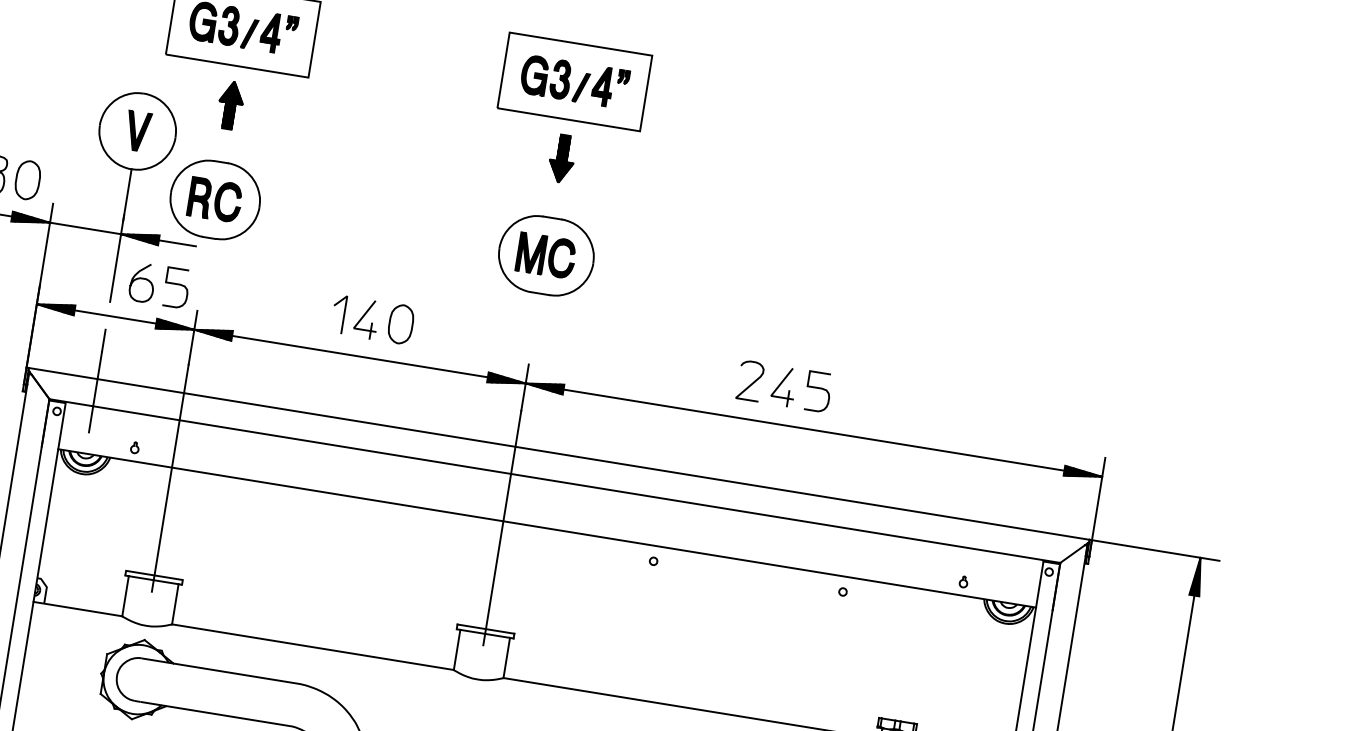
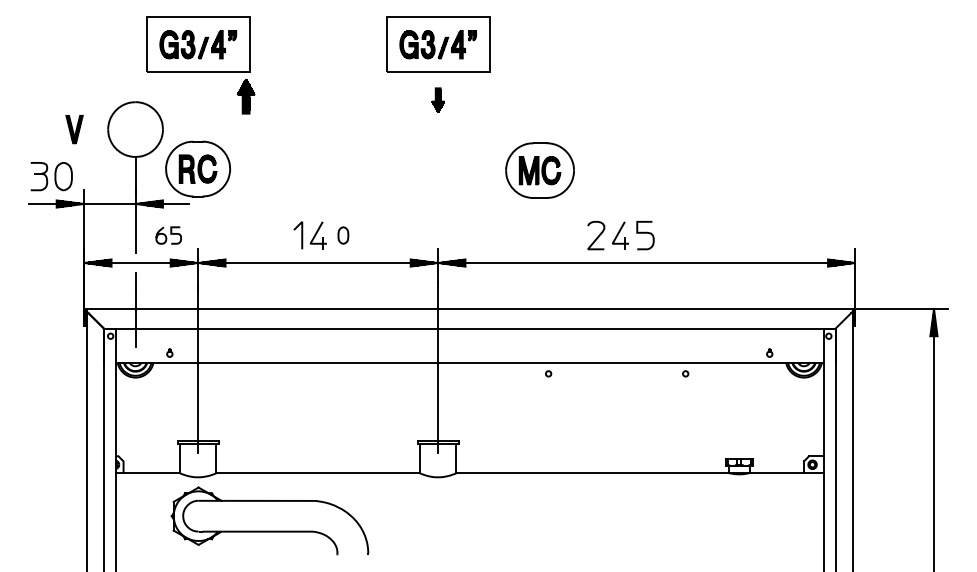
part: (231, 105) -> (246, 96), moved
part: (137, 131) -> (74, 129), moved
part: (562, 157) -> (438, 99), size x0.7
part: (545, 255) -> (539, 170), moved
part: (159, 285) -> (168, 235), size x0.6
part: (401, 324) -> (343, 235), size x0.6

